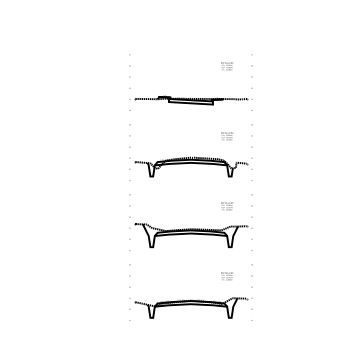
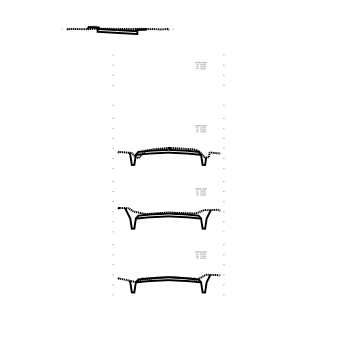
part: (191, 99) -> (117, 29), moved

